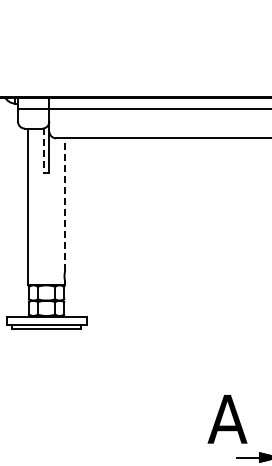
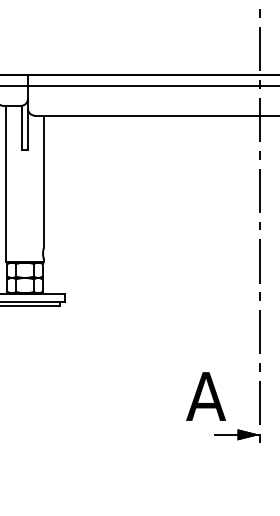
line: (43, 151) -> (22, 128), dashed -> solid
line: (64, 204) -> (43, 181), dashed -> solid

